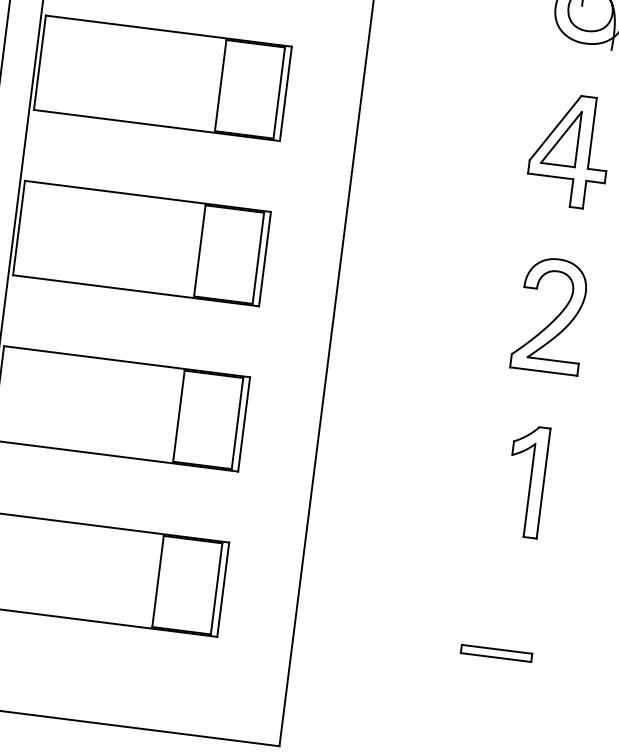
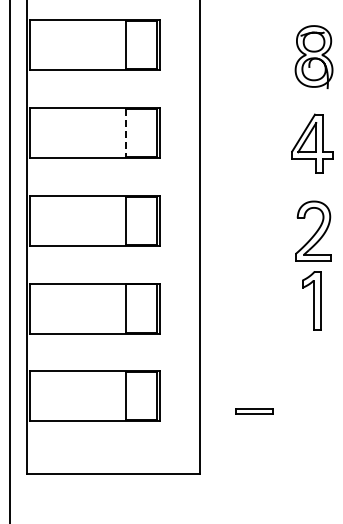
line: (220, 86) -> (125, 133), solid -> dashed
part: (526, 481) -> (311, 300), moved
part: (496, 653) -> (254, 411), moved

